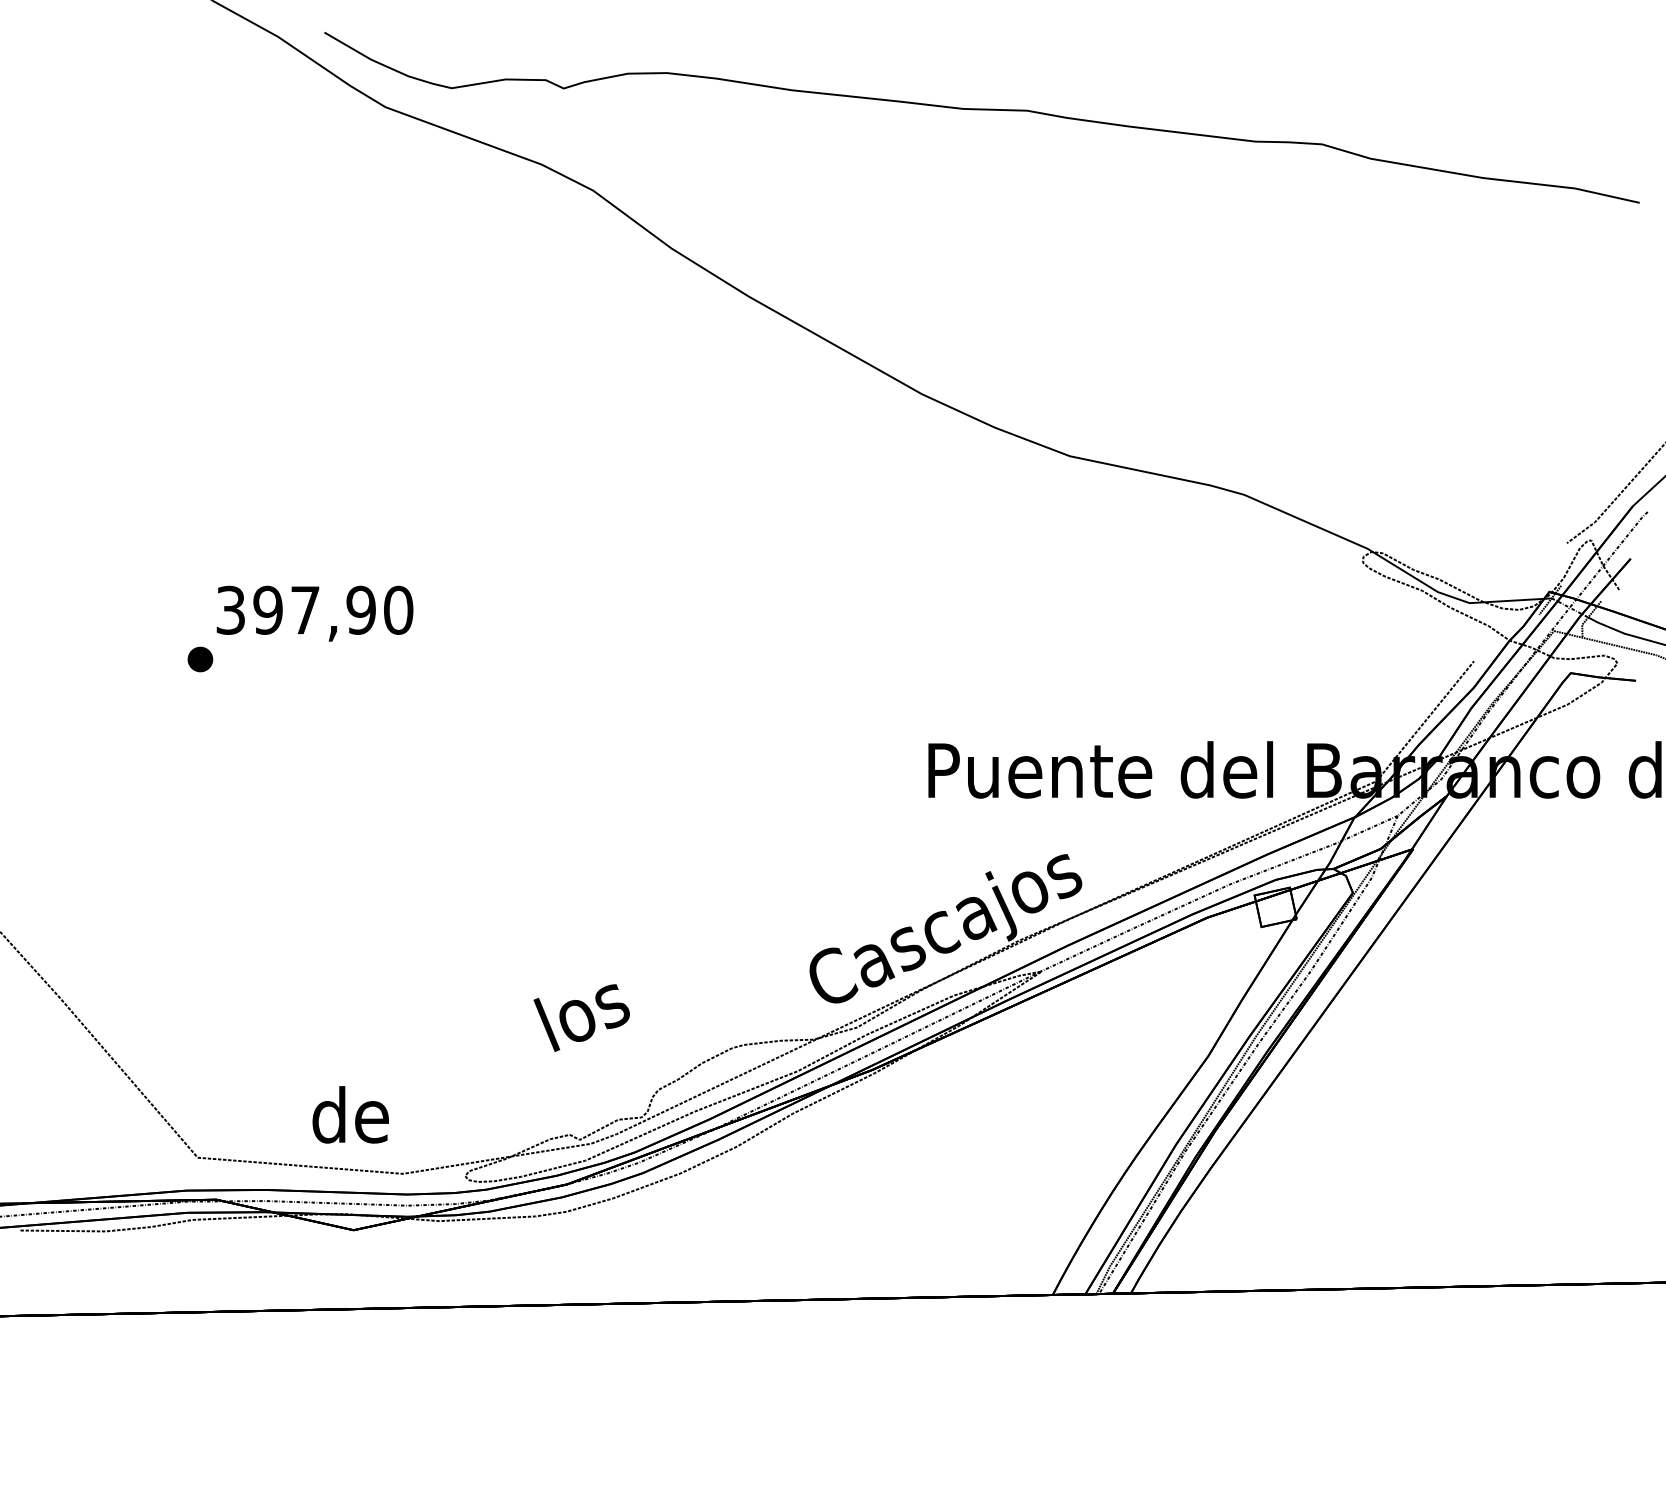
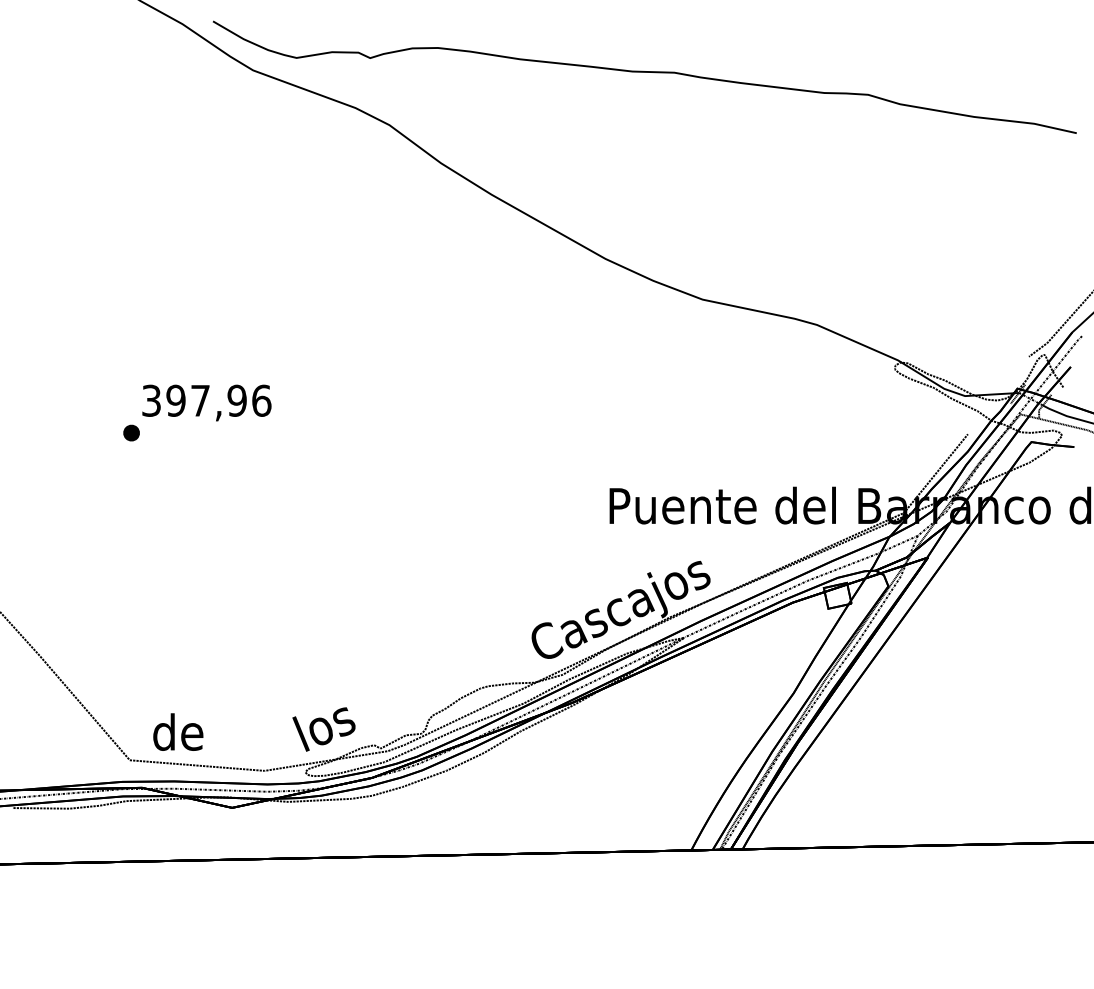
text: (398, 609) -> (261, 400), 397,90 -> 397,96
text: (580, 1017) -> (323, 729), moved
text: (351, 1113) -> (178, 731), moved

